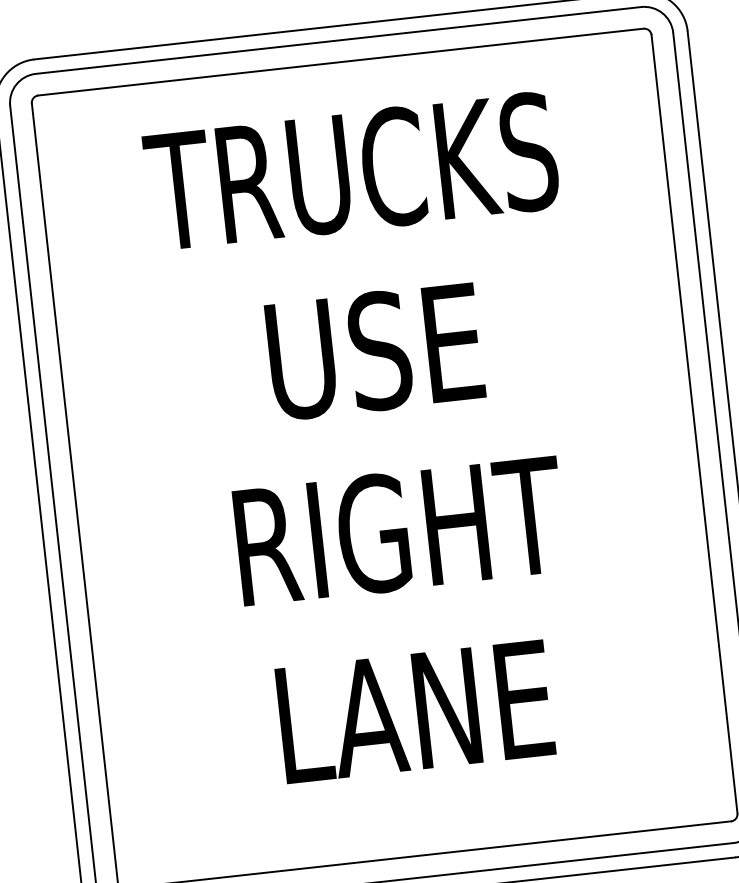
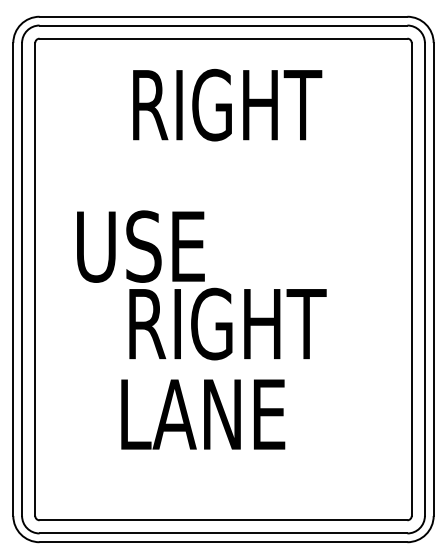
text: (351, 170) -> (222, 104), TRUCKS -> RIGHT
text: (374, 351) -> (140, 246), moved
text: (415, 711) -> (203, 414), moved

